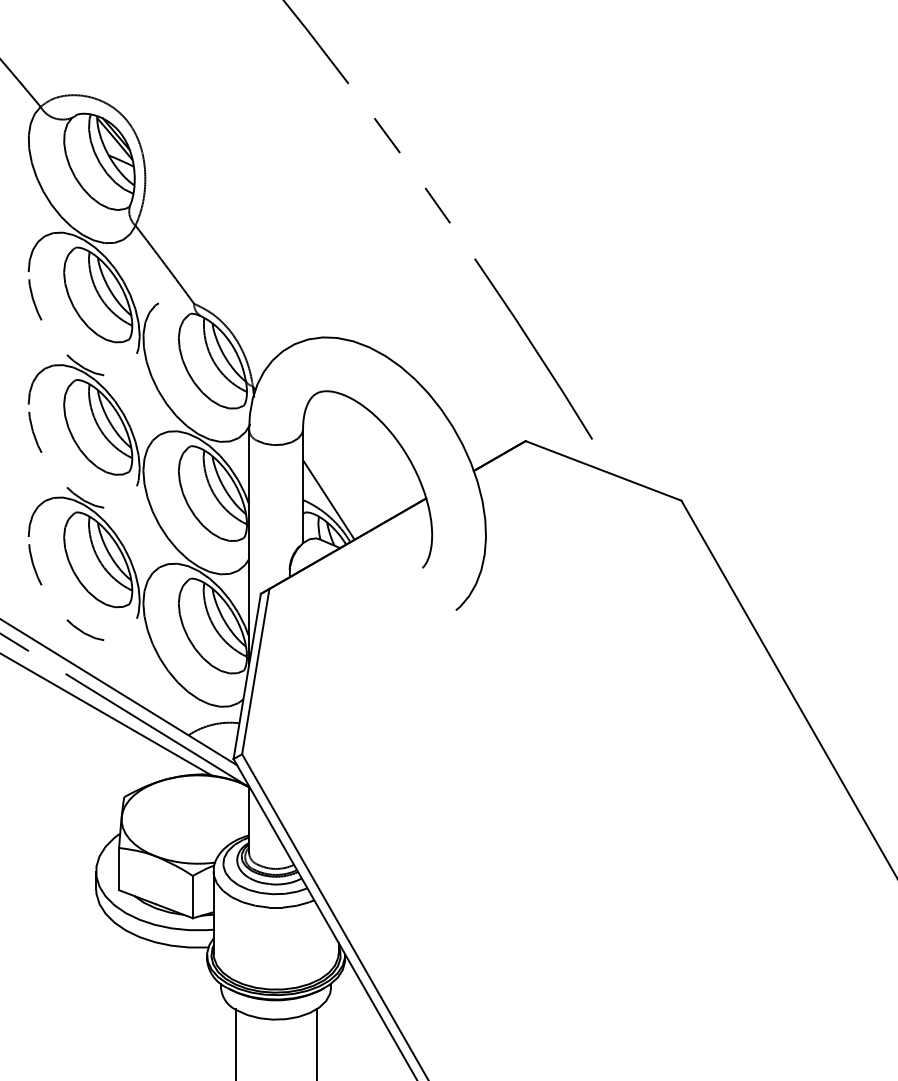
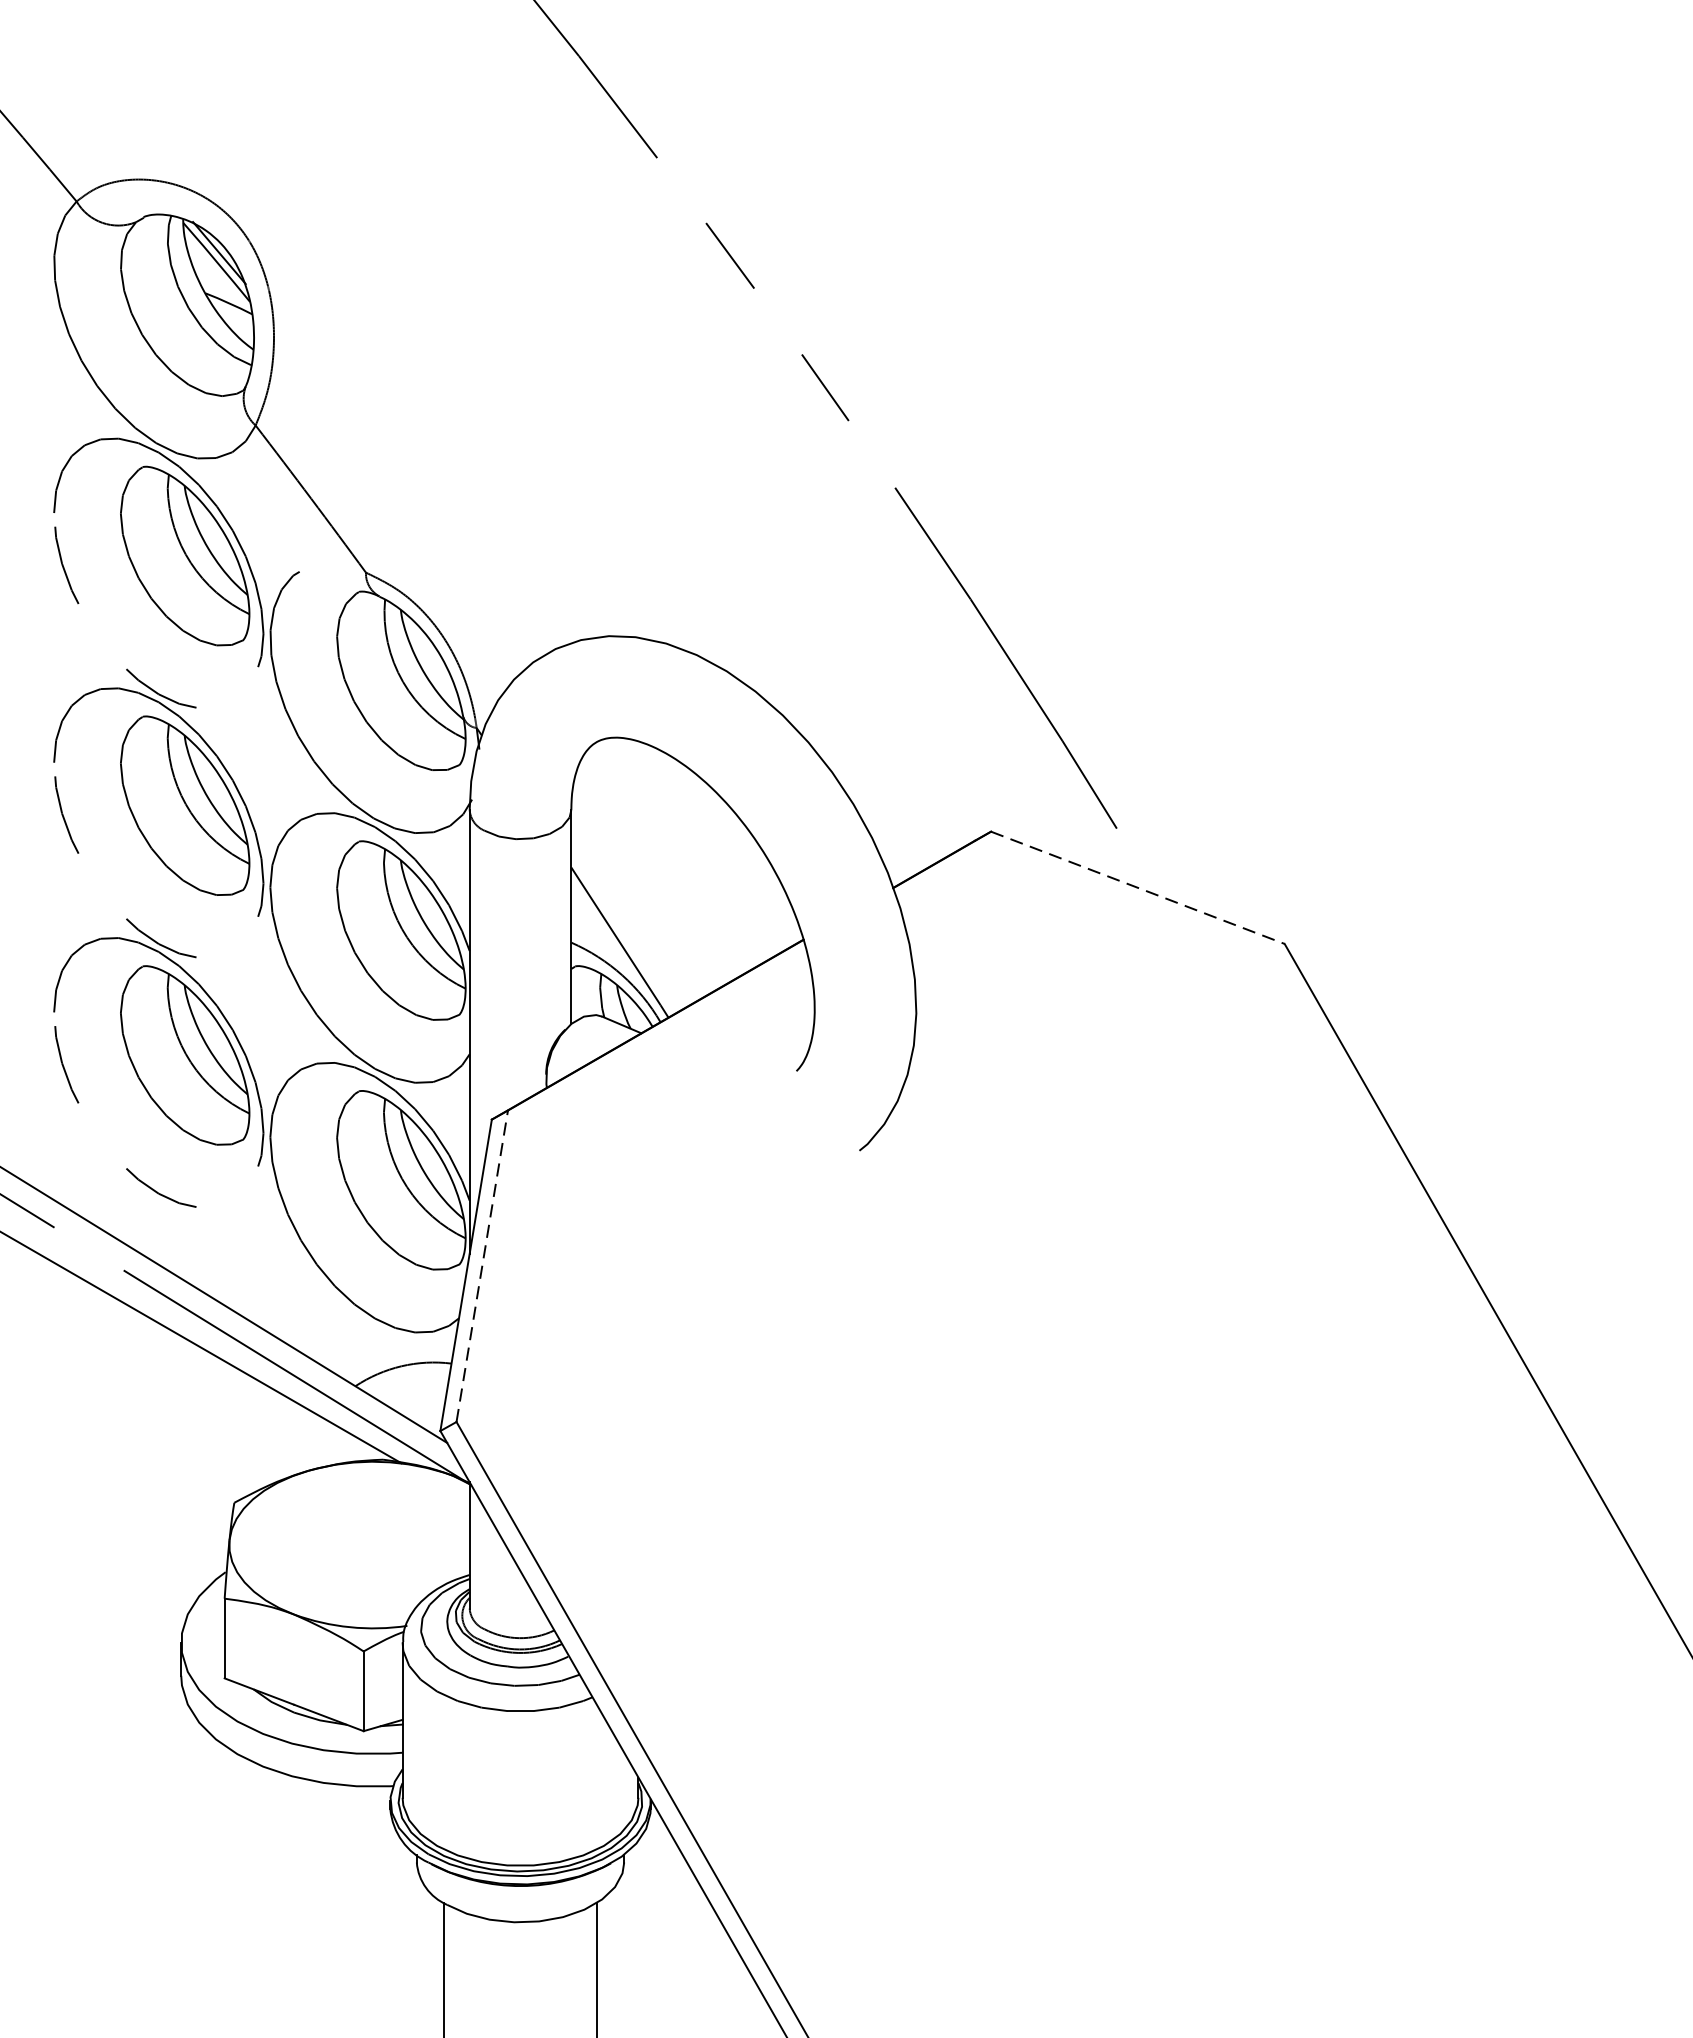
line: (604, 471) -> (1139, 888), solid -> dashed
line: (255, 671) -> (481, 1265), solid -> dashed

